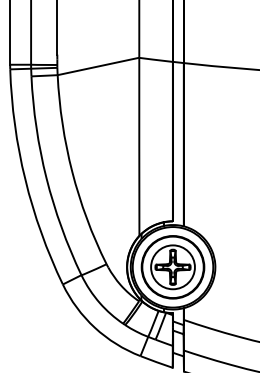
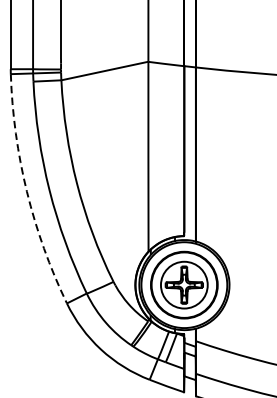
arc: (25, 179) -> (27, 191), solid -> dashed

